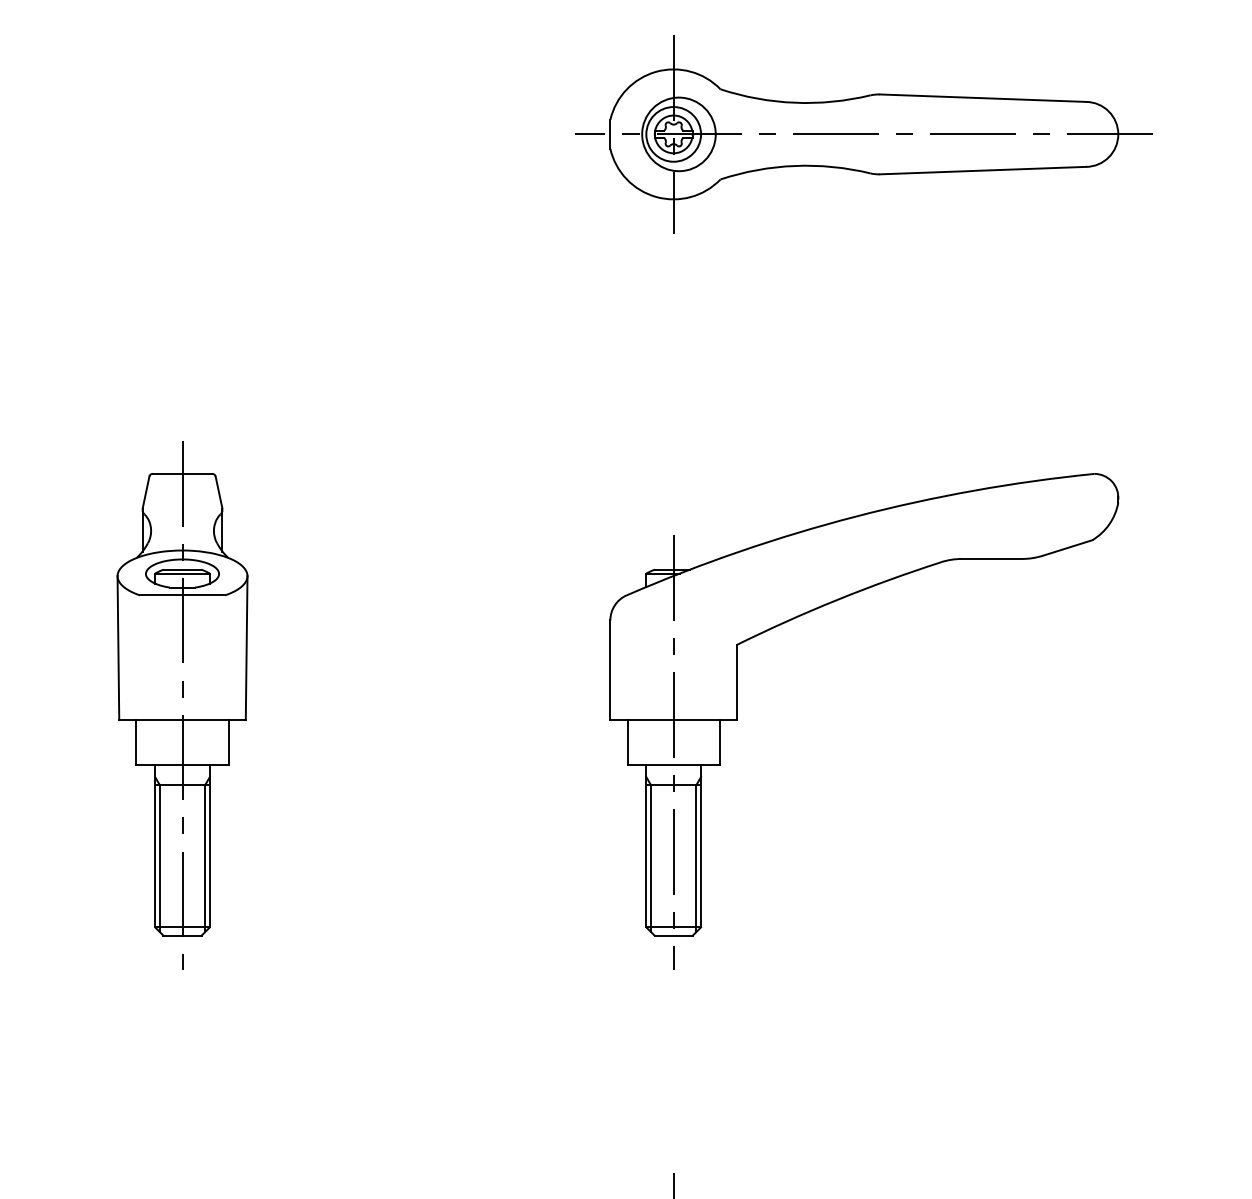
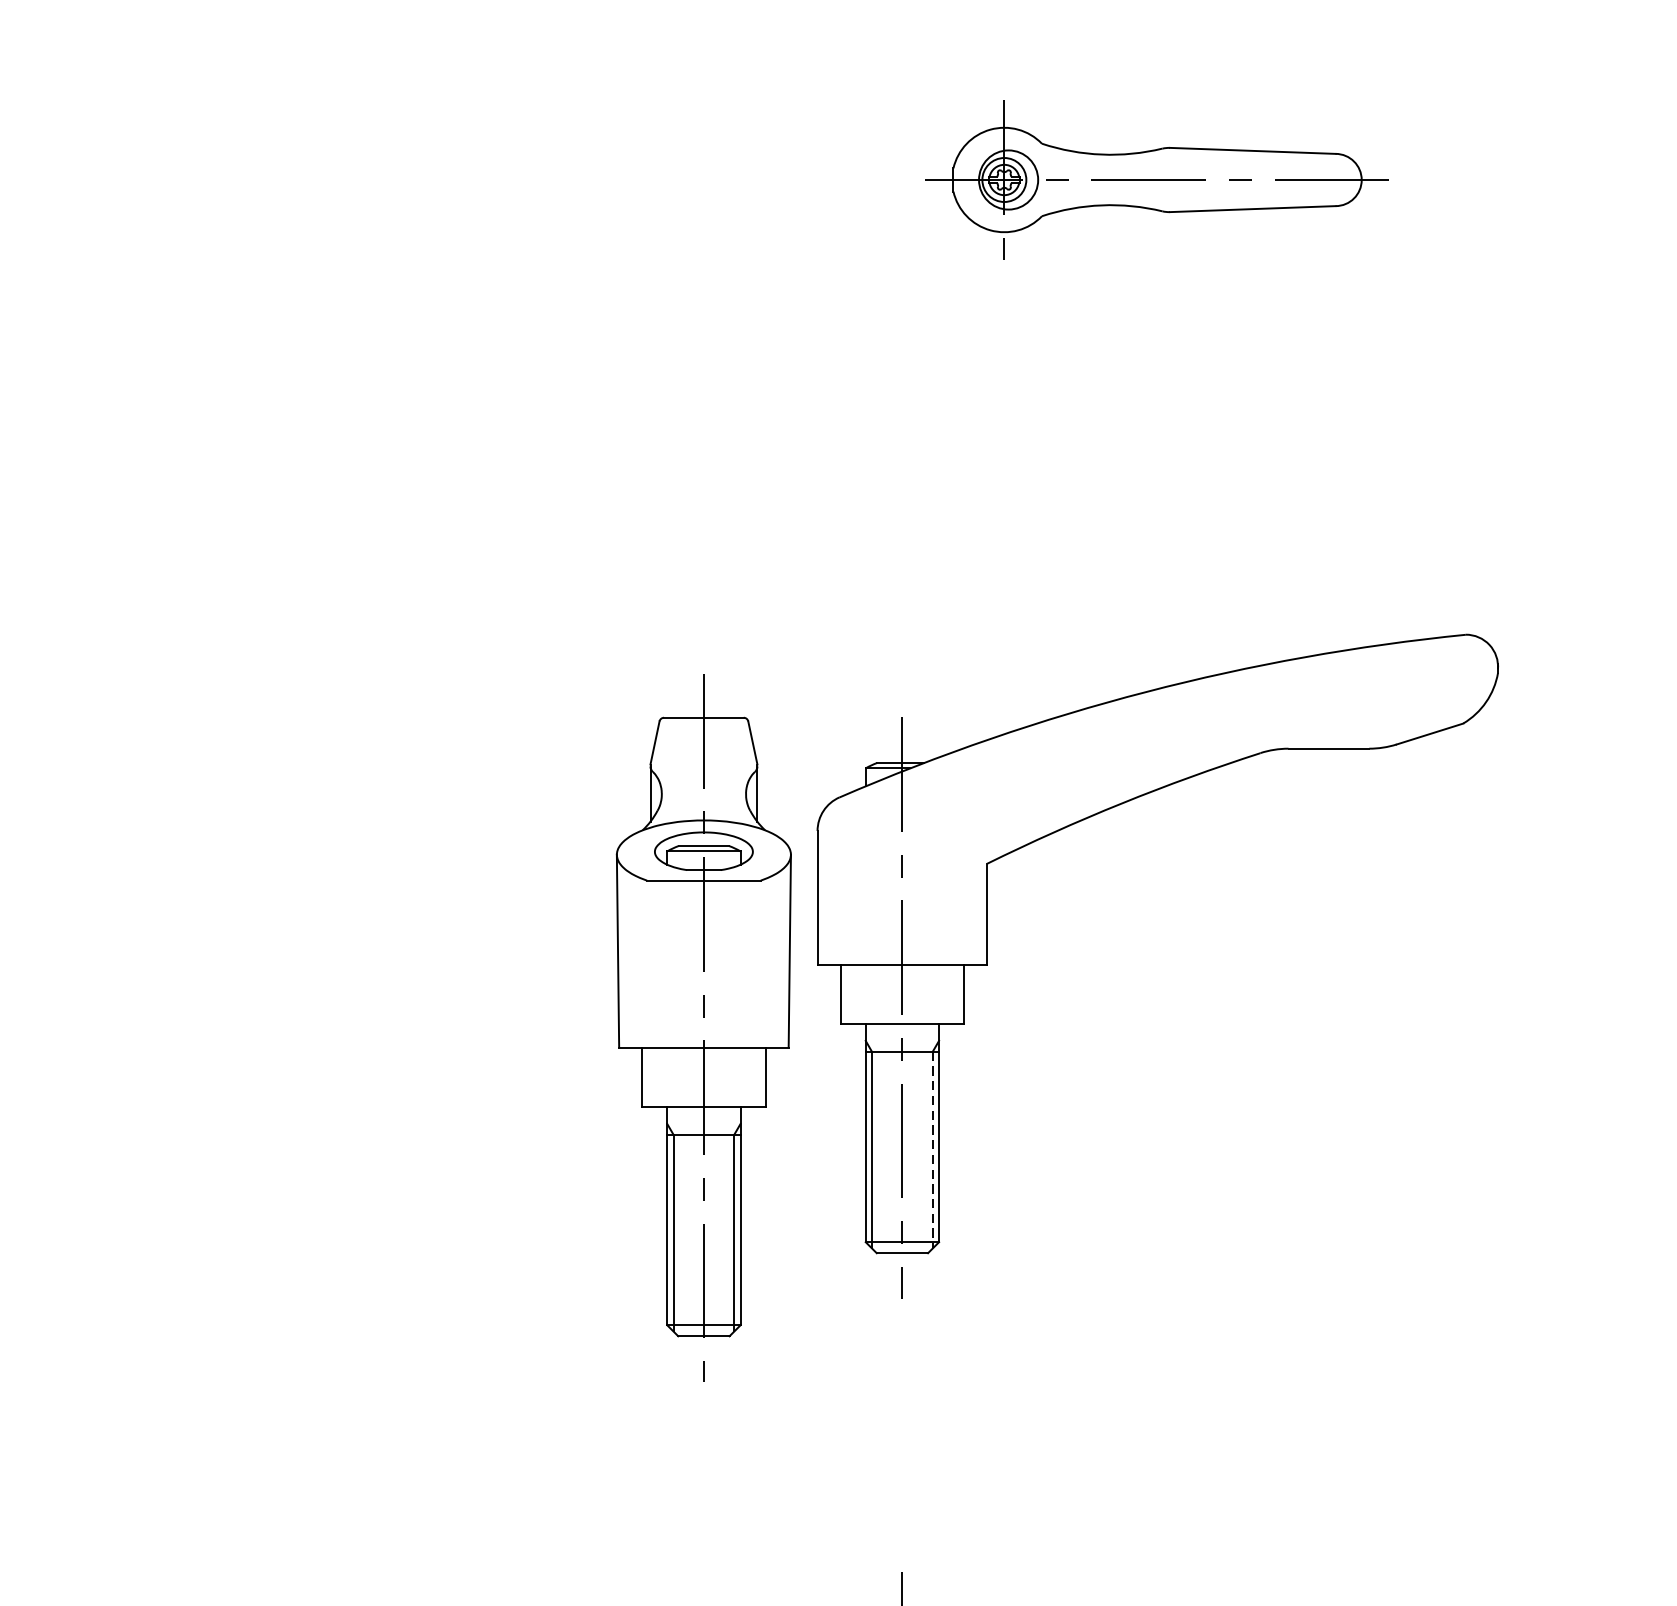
part: (863, 134) -> (1156, 180), size x0.6
part: (182, 705) -> (703, 1028), moved
line: (696, 859) -> (932, 1151), solid -> dashed

